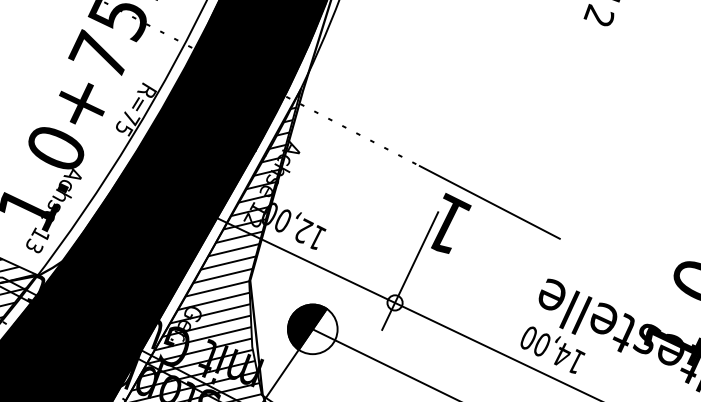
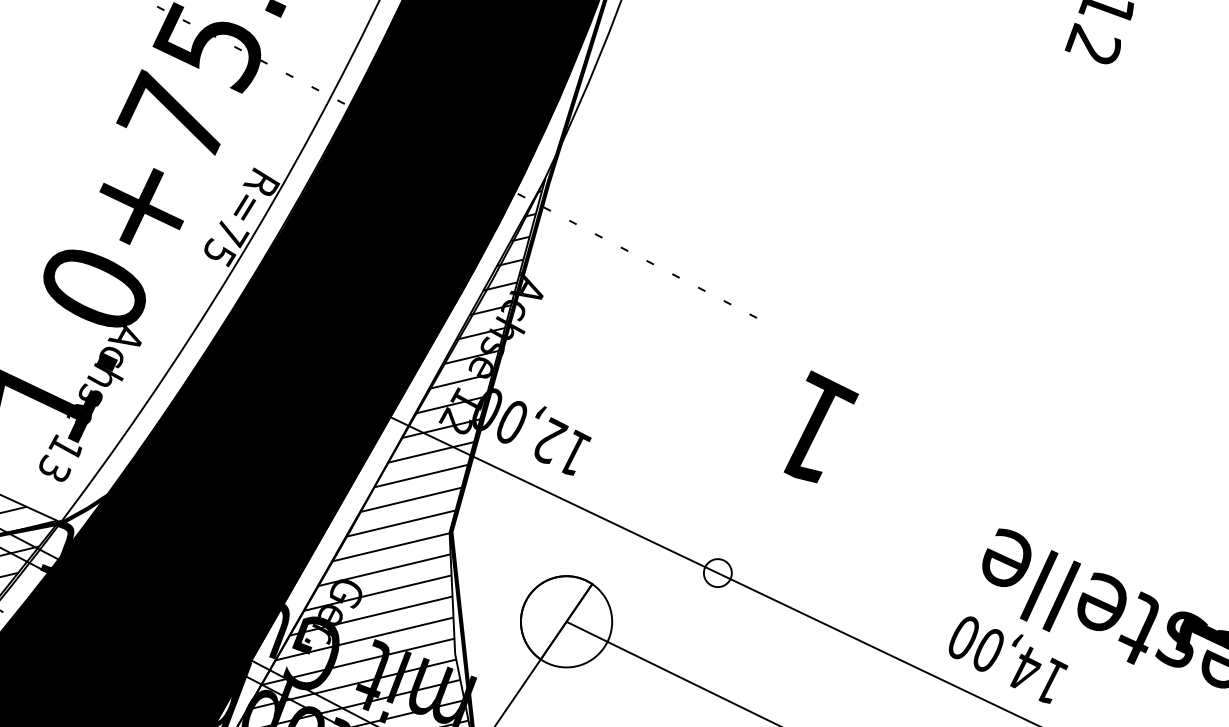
line: (489, 202) -> (891, 388), removed
line: (410, 270) -> (746, 513), removed
fill: (307, 326) -> (556, 616), removed

